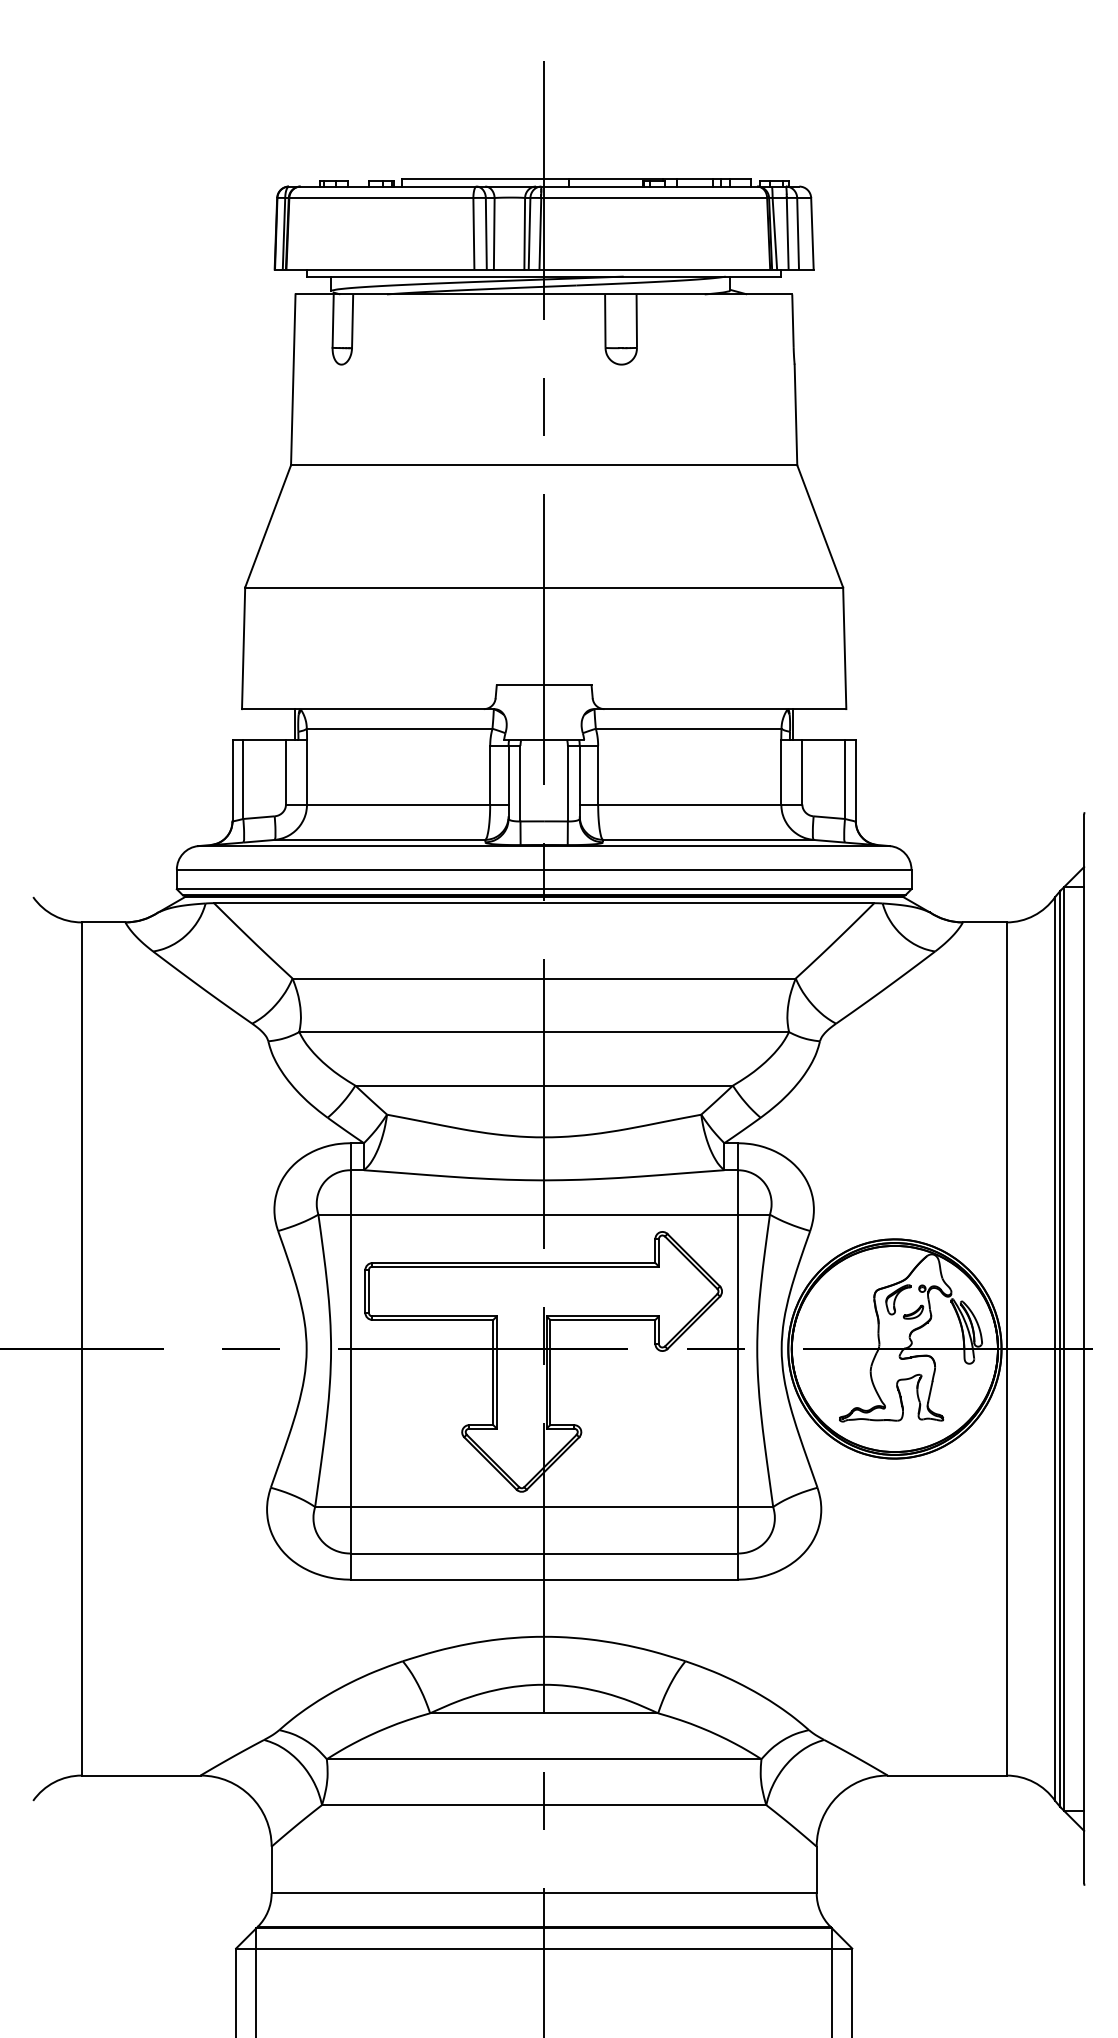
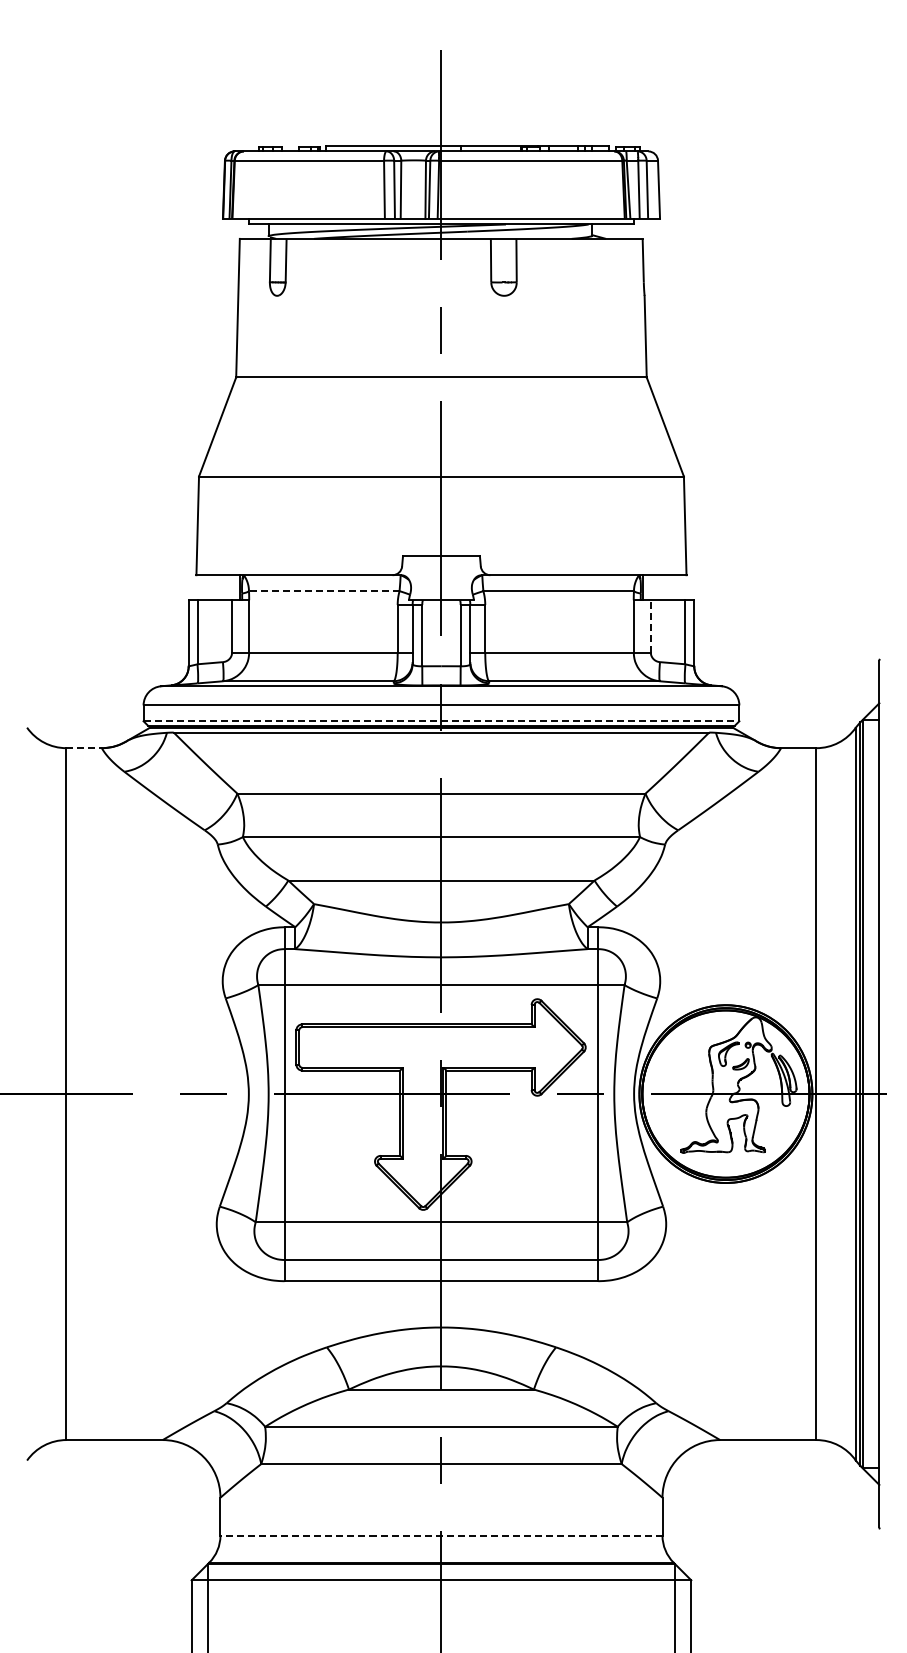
line: (398, 729) -> (323, 591), solid -> dashed
line: (801, 771) -> (650, 625), solid -> dashed
line: (544, 889) -> (441, 721), solid -> dashed
line: (103, 922) -> (84, 748), solid -> dashed
line: (542, 1893) -> (440, 1535), solid -> dashed

